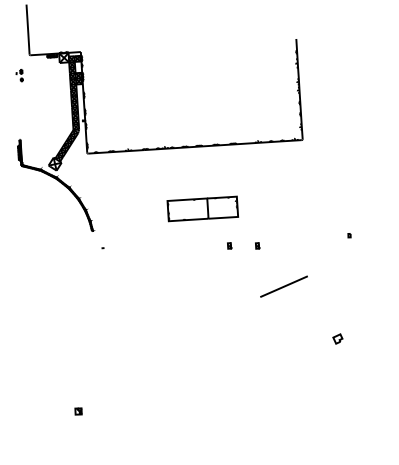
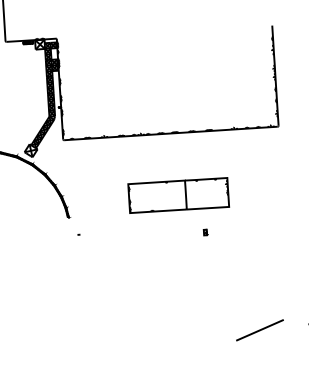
part: (202, 208) -> (178, 195), size x1.43
part: (257, 245) -> (233, 232), removed
line: (283, 286) -> (259, 330), moved

